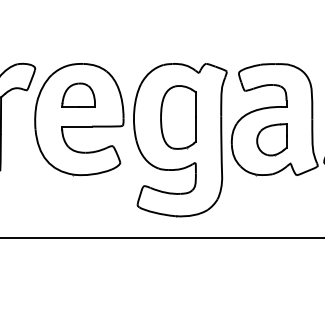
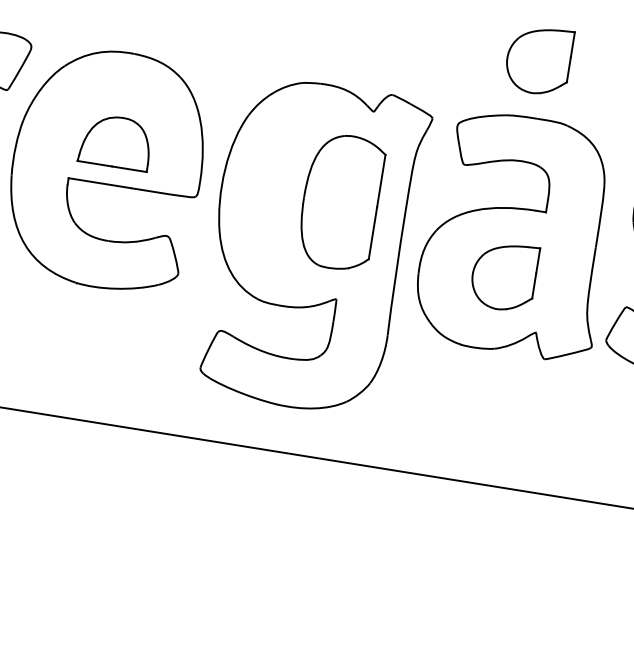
part: (271, 36) -> (538, 59), added
part: (78, 94) -> (116, 140), moved
part: (178, 117) -> (340, 202), moved

